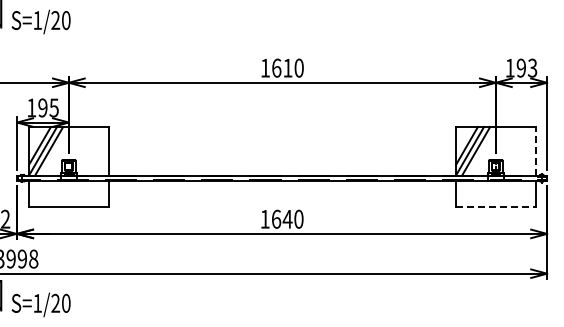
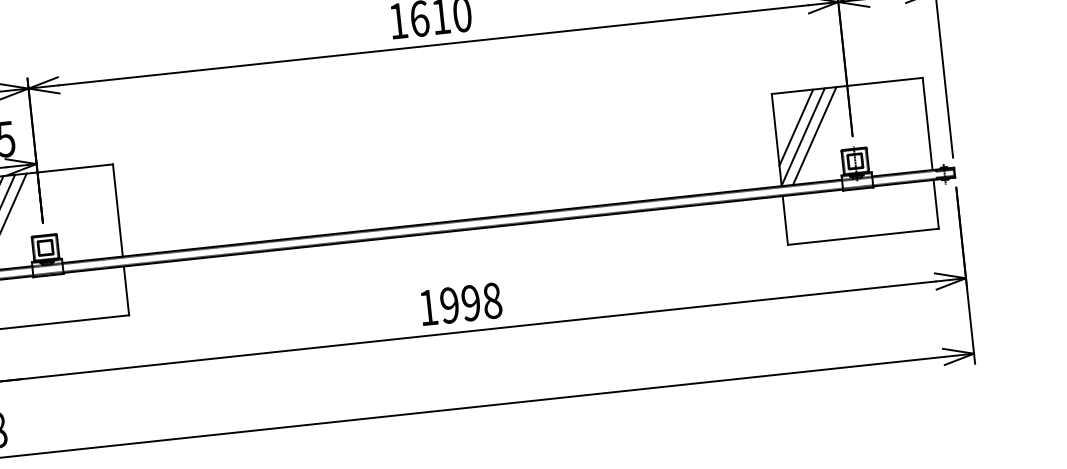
line: (535, 150) -> (927, 122), dashed -> solid
line: (495, 206) -> (862, 236), dashed -> solid
text: (287, 218) -> (470, 301), 1640 -> 1998

